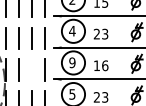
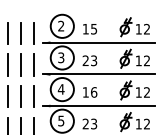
text: (71, 30) -> (60, 57), 4 -> 3
text: (71, 62) -> (60, 89), 9 -> 4
line: (31, 69) -> (20, 96), added

